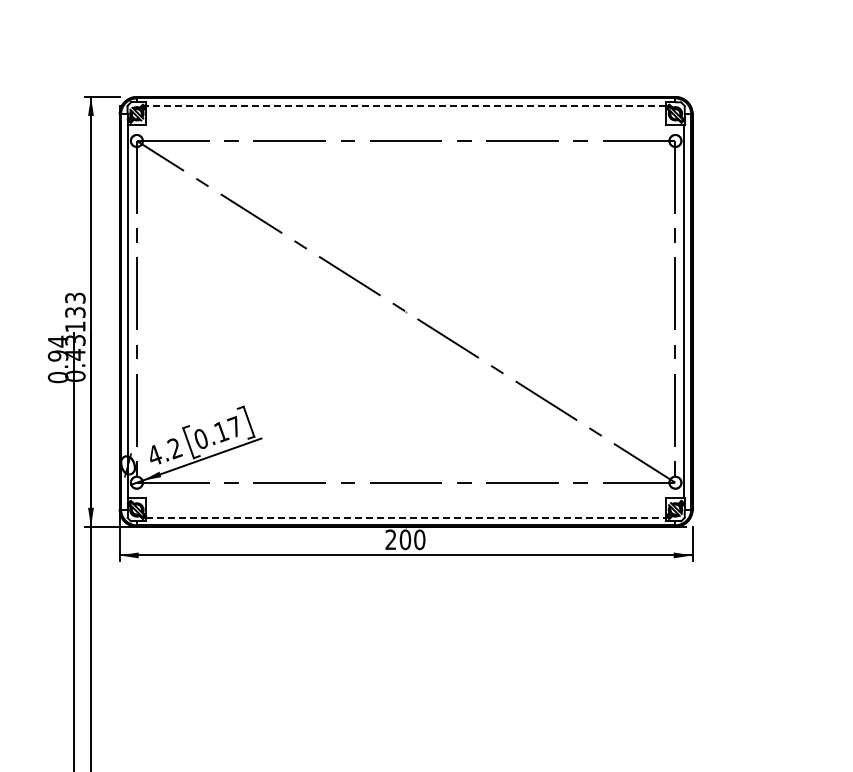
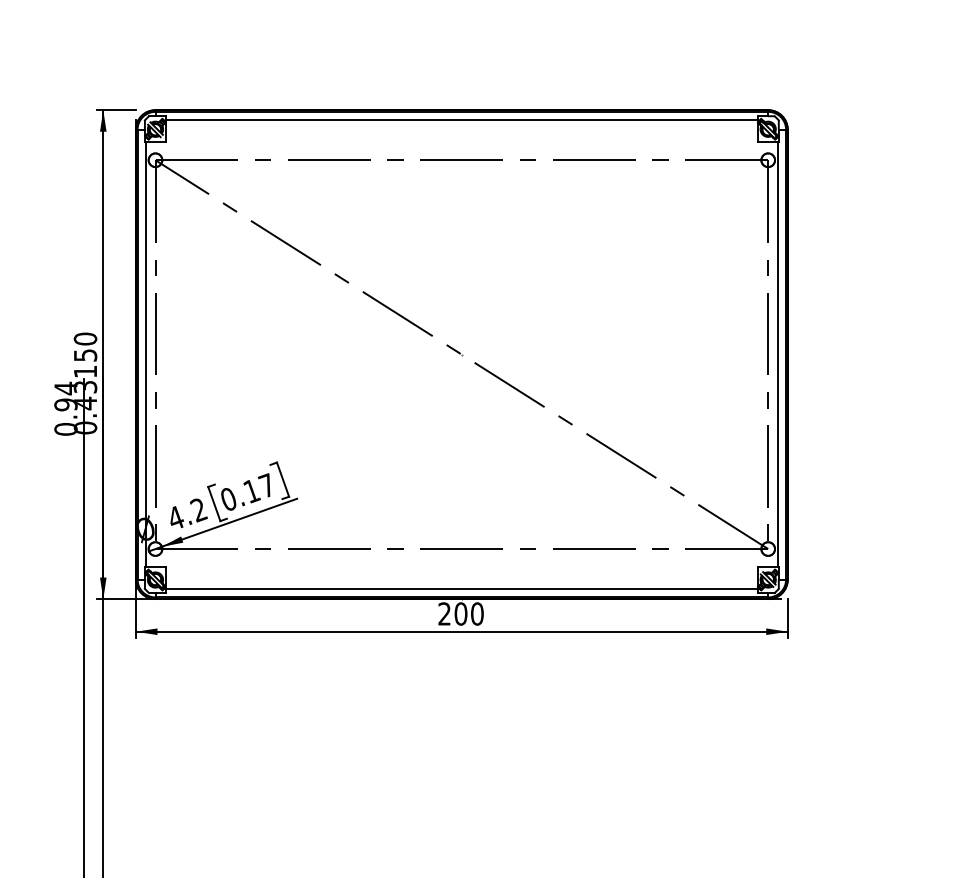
line: (406, 105) -> (462, 119), dashed -> solid
text: (75, 304) -> (85, 346), 133 -> 150
line: (406, 518) -> (462, 589), dashed -> solid

